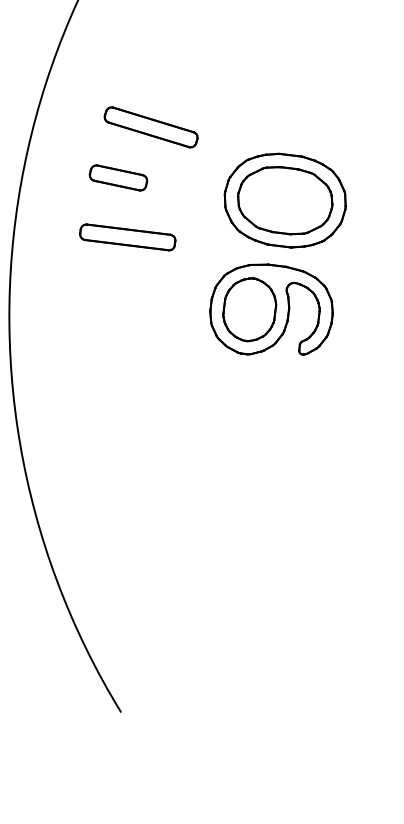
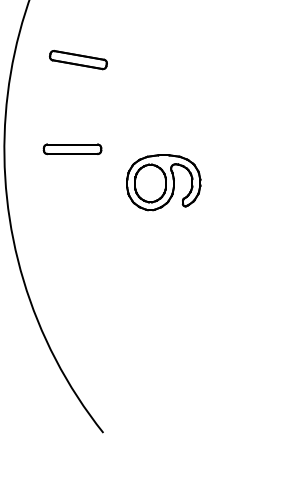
part: (151, 126) -> (78, 59), moved
part: (118, 177) -> (62, 114), removed
part: (284, 199) -> (163, 115), removed

